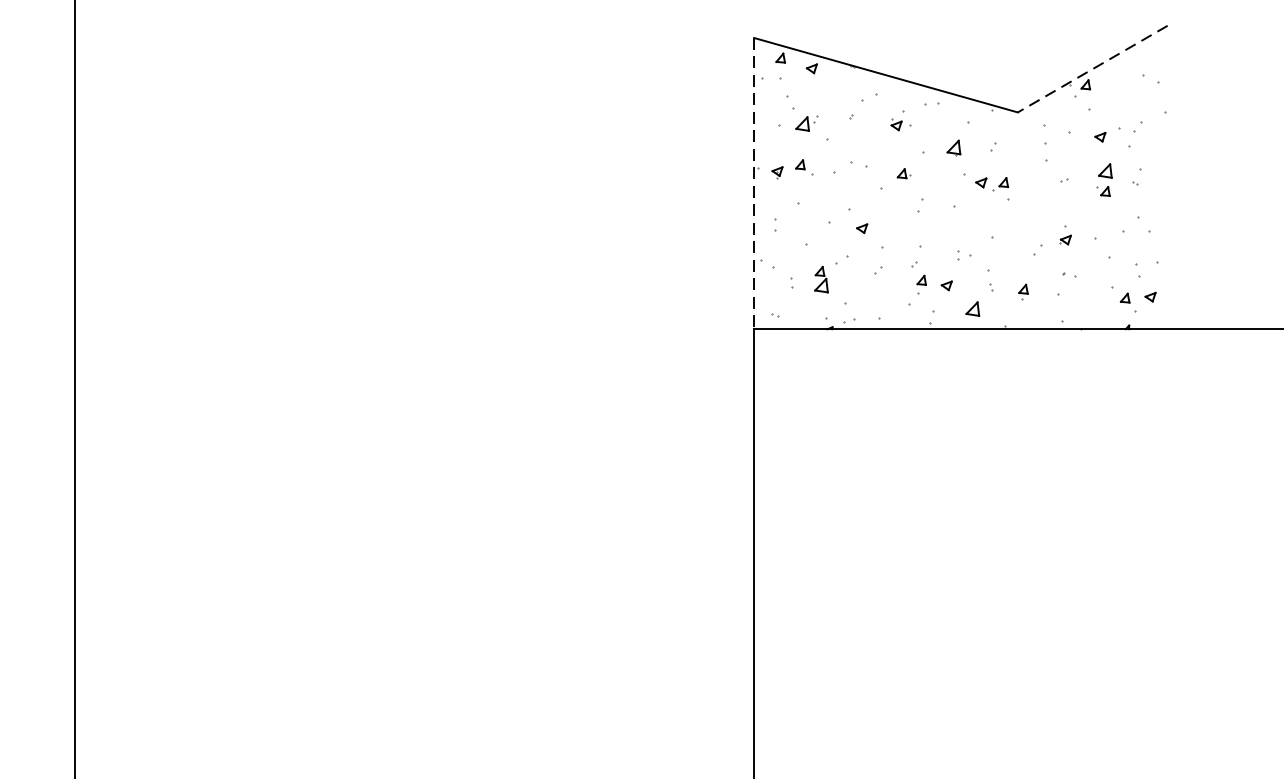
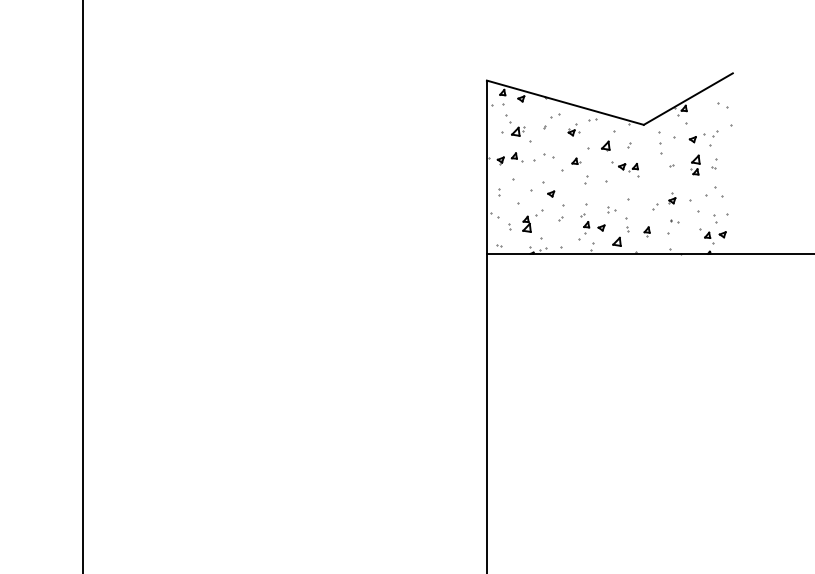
line: (1091, 69) -> (687, 99), dashed -> solid
line: (753, 184) -> (486, 167), dashed -> solid

